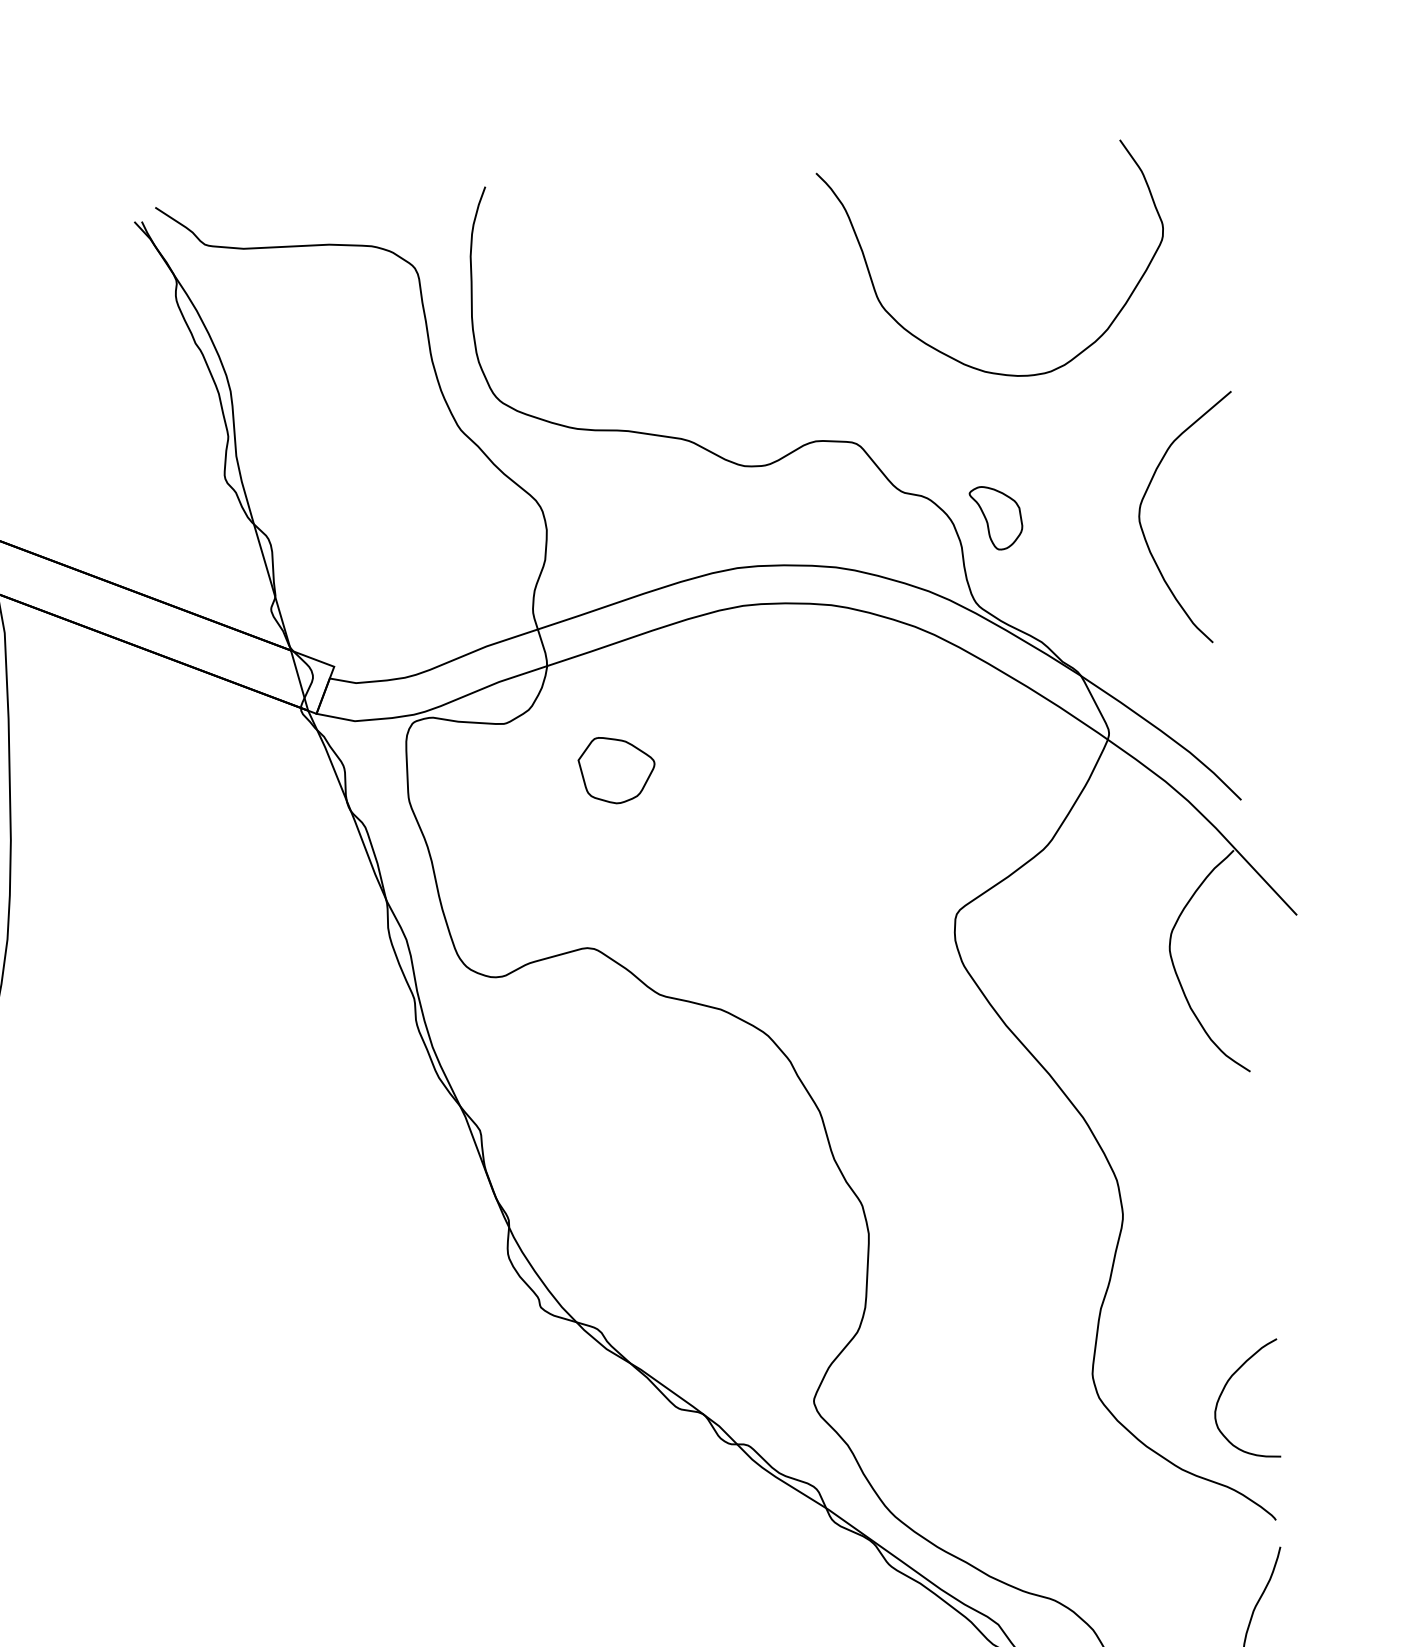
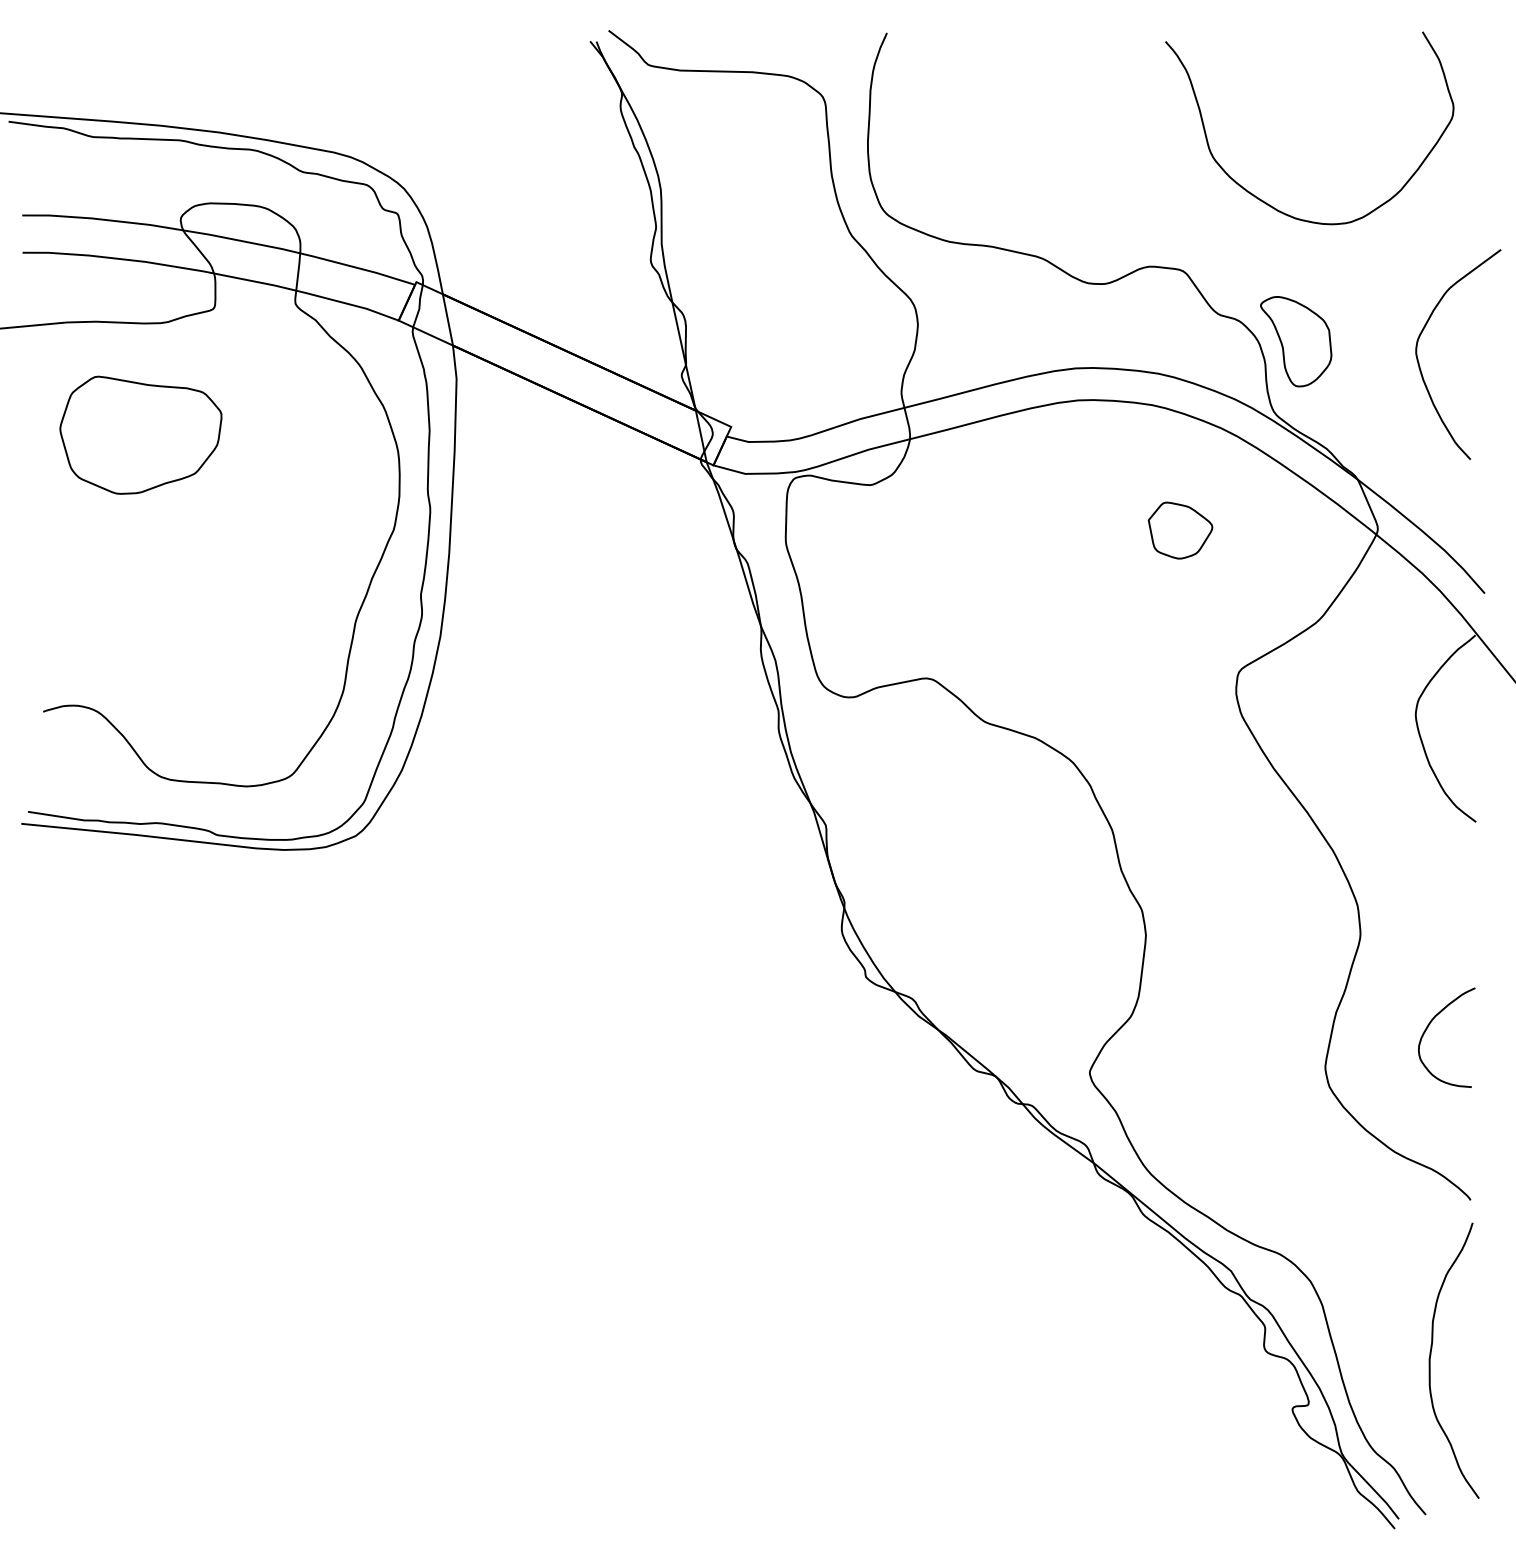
part: (996, 517) -> (1296, 341), size x1.67
part: (617, 769) -> (1180, 530), moved
curve: (1224, 1389) -> (1428, 1027), moved

